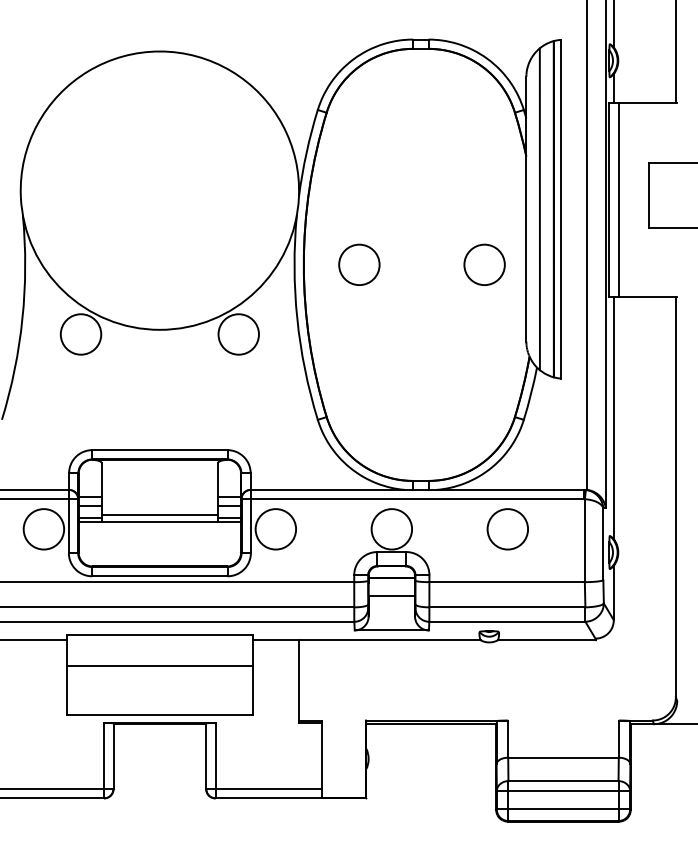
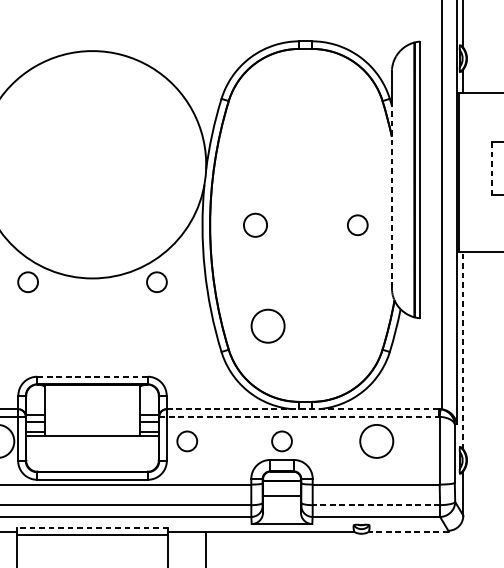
line: (649, 195) -> (492, 168), solid -> dashed
line: (619, 199) -> (467, 171), removed
line: (539, 209) -> (402, 180), removed
line: (526, 229) -> (392, 196), solid -> dashed
circle: (359, 264) -> (255, 225), size x0.7
circle: (484, 264) -> (357, 225), size x0.6
circle: (80, 334) -> (27, 282), size x0.6
circle: (238, 334) -> (156, 282), size x0.6
circle: (374, 388) -> (267, 326), added
line: (613, 418) -> (463, 350), solid -> dashed
line: (159, 450) -> (92, 377), solid -> dashed
line: (418, 489) -> (303, 408), solid -> dashed
line: (413, 499) -> (299, 417), solid -> dashed
line: (159, 515) -> (92, 430), removed
circle: (275, 529) -> (186, 441), size x0.6
circle: (391, 529) -> (281, 441), size x0.6
line: (506, 607) -> (375, 505), solid -> dashed
line: (159, 635) -> (92, 528), solid -> dashed
line: (546, 640) -> (408, 532), solid -> dashed
line: (159, 666) -> (92, 535), moved

